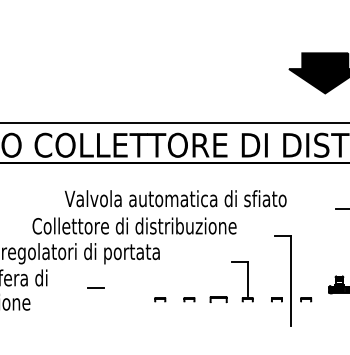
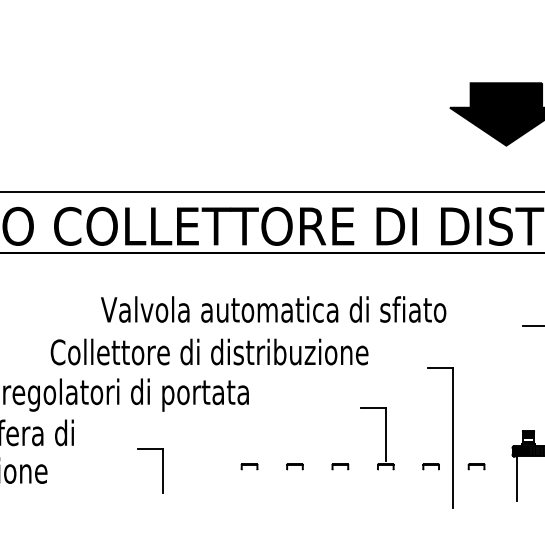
part: (218, 299) -> (340, 466), size x0.62
line: (104, 302) -> (162, 471), added
line: (331, 307) -> (516, 478), added

